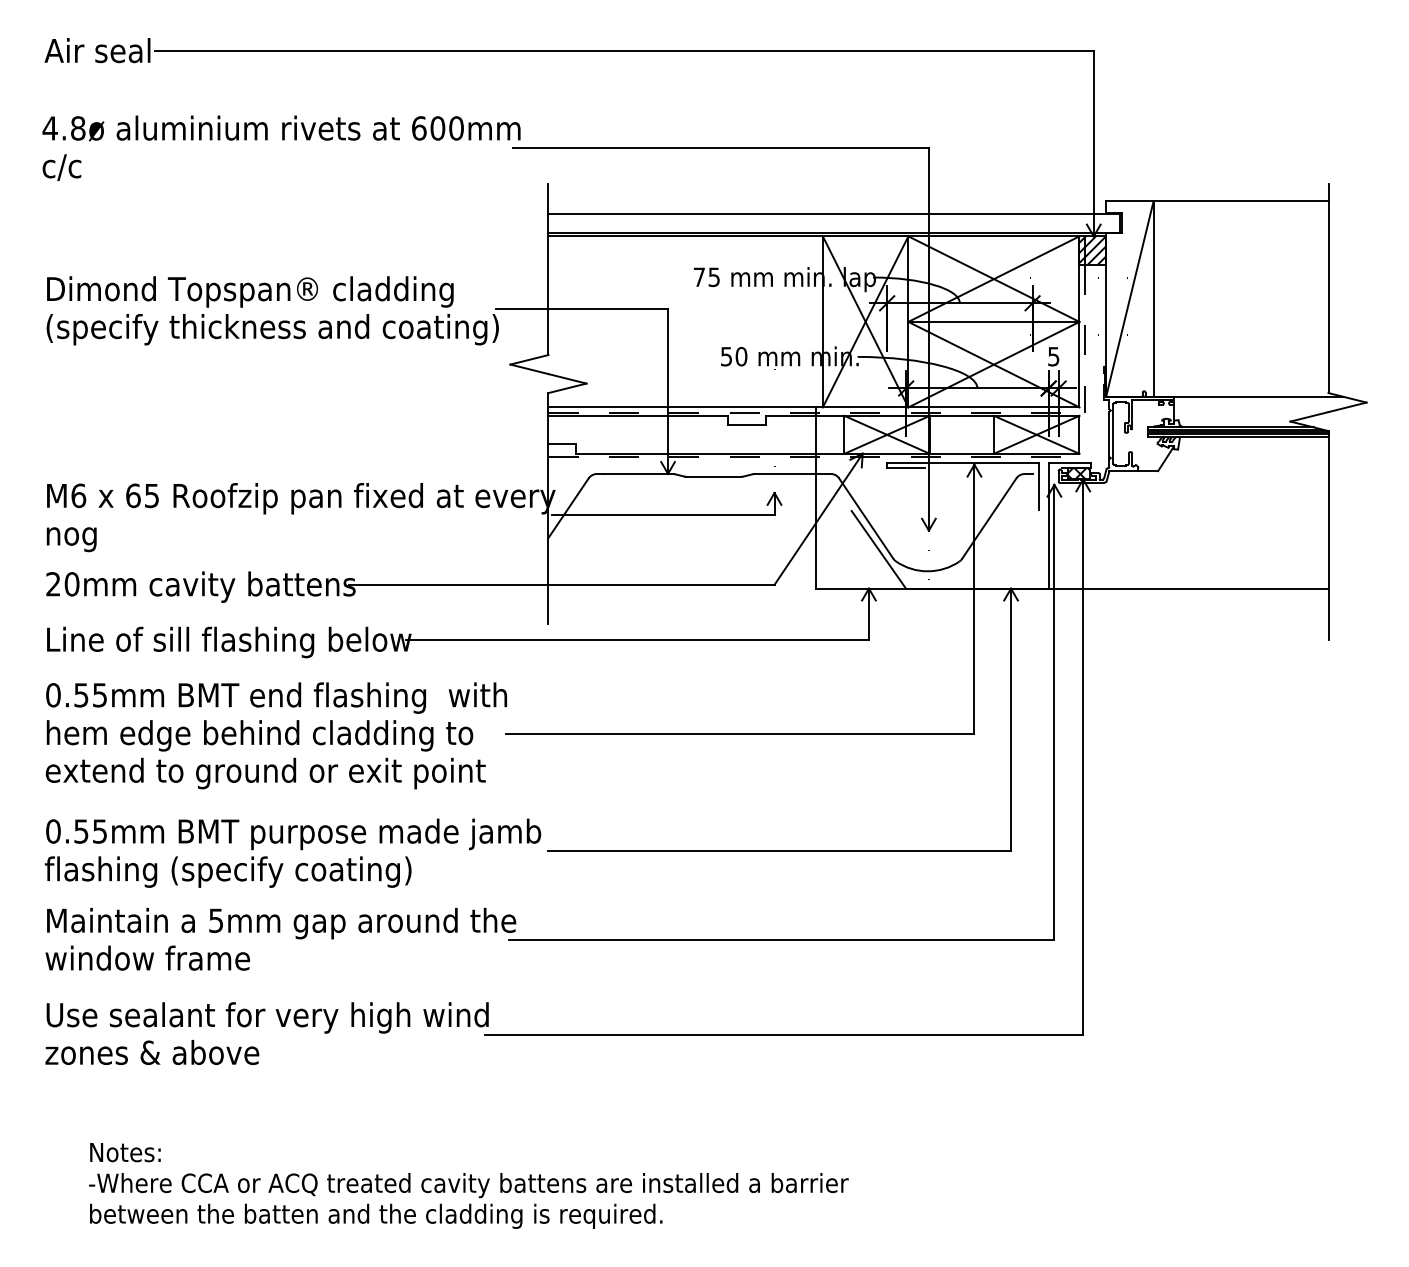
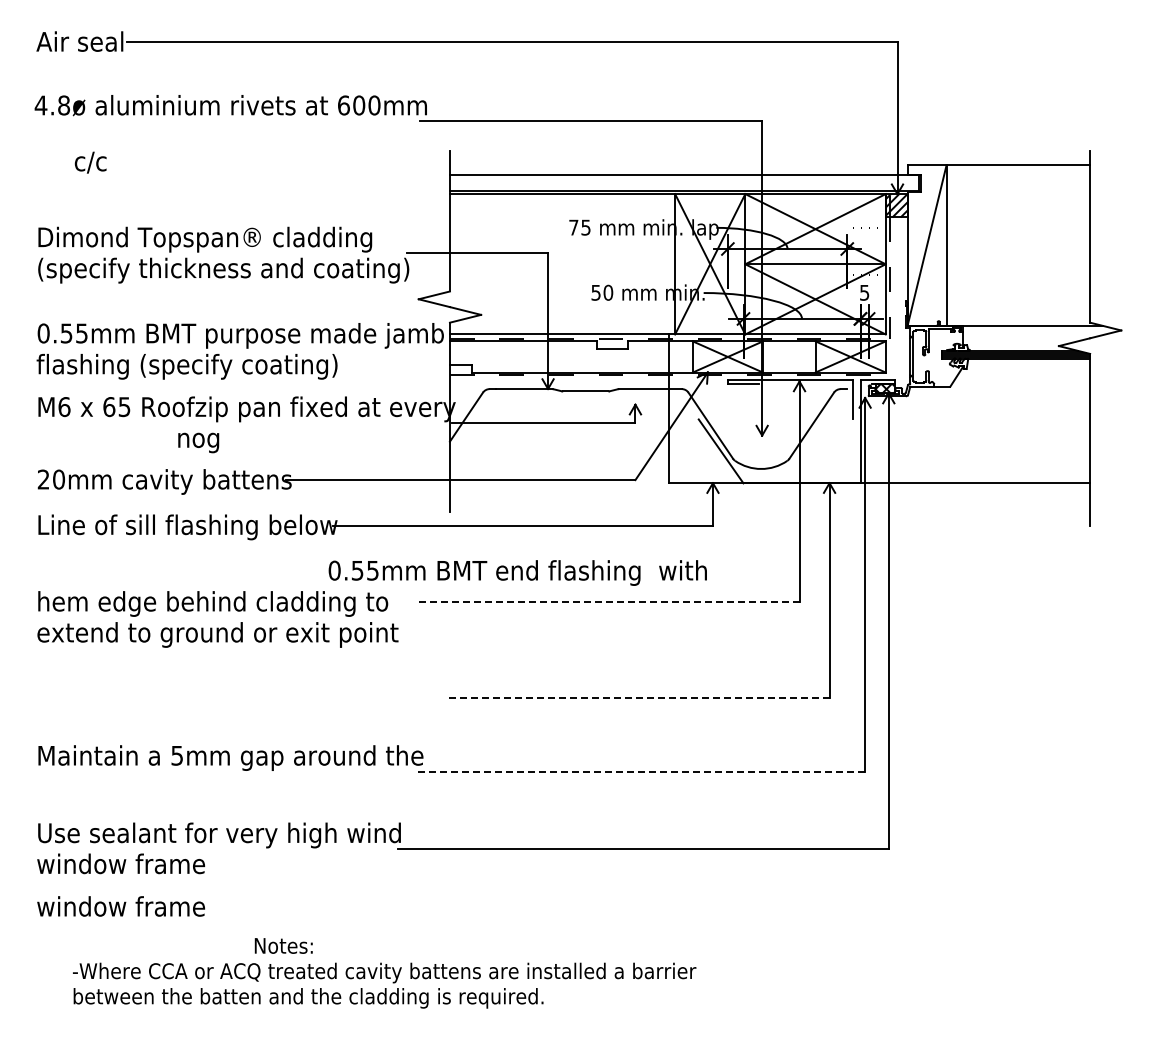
text: (61, 167) -> (90, 162), moved
text: (71, 539) -> (198, 442), moved
text: (276, 697) -> (517, 572), moved
line: (739, 734) -> (606, 602), solid -> dashed
line: (778, 851) -> (638, 698), solid -> dashed
text: (292, 853) -> (239, 351), moved
line: (781, 939) -> (641, 771), solid -> dashed
text: (147, 958) -> (120, 906), moved
text: (151, 1052) -> (124, 863), zones & above -> window frame
text: (125, 1151) -> (283, 945), moved

